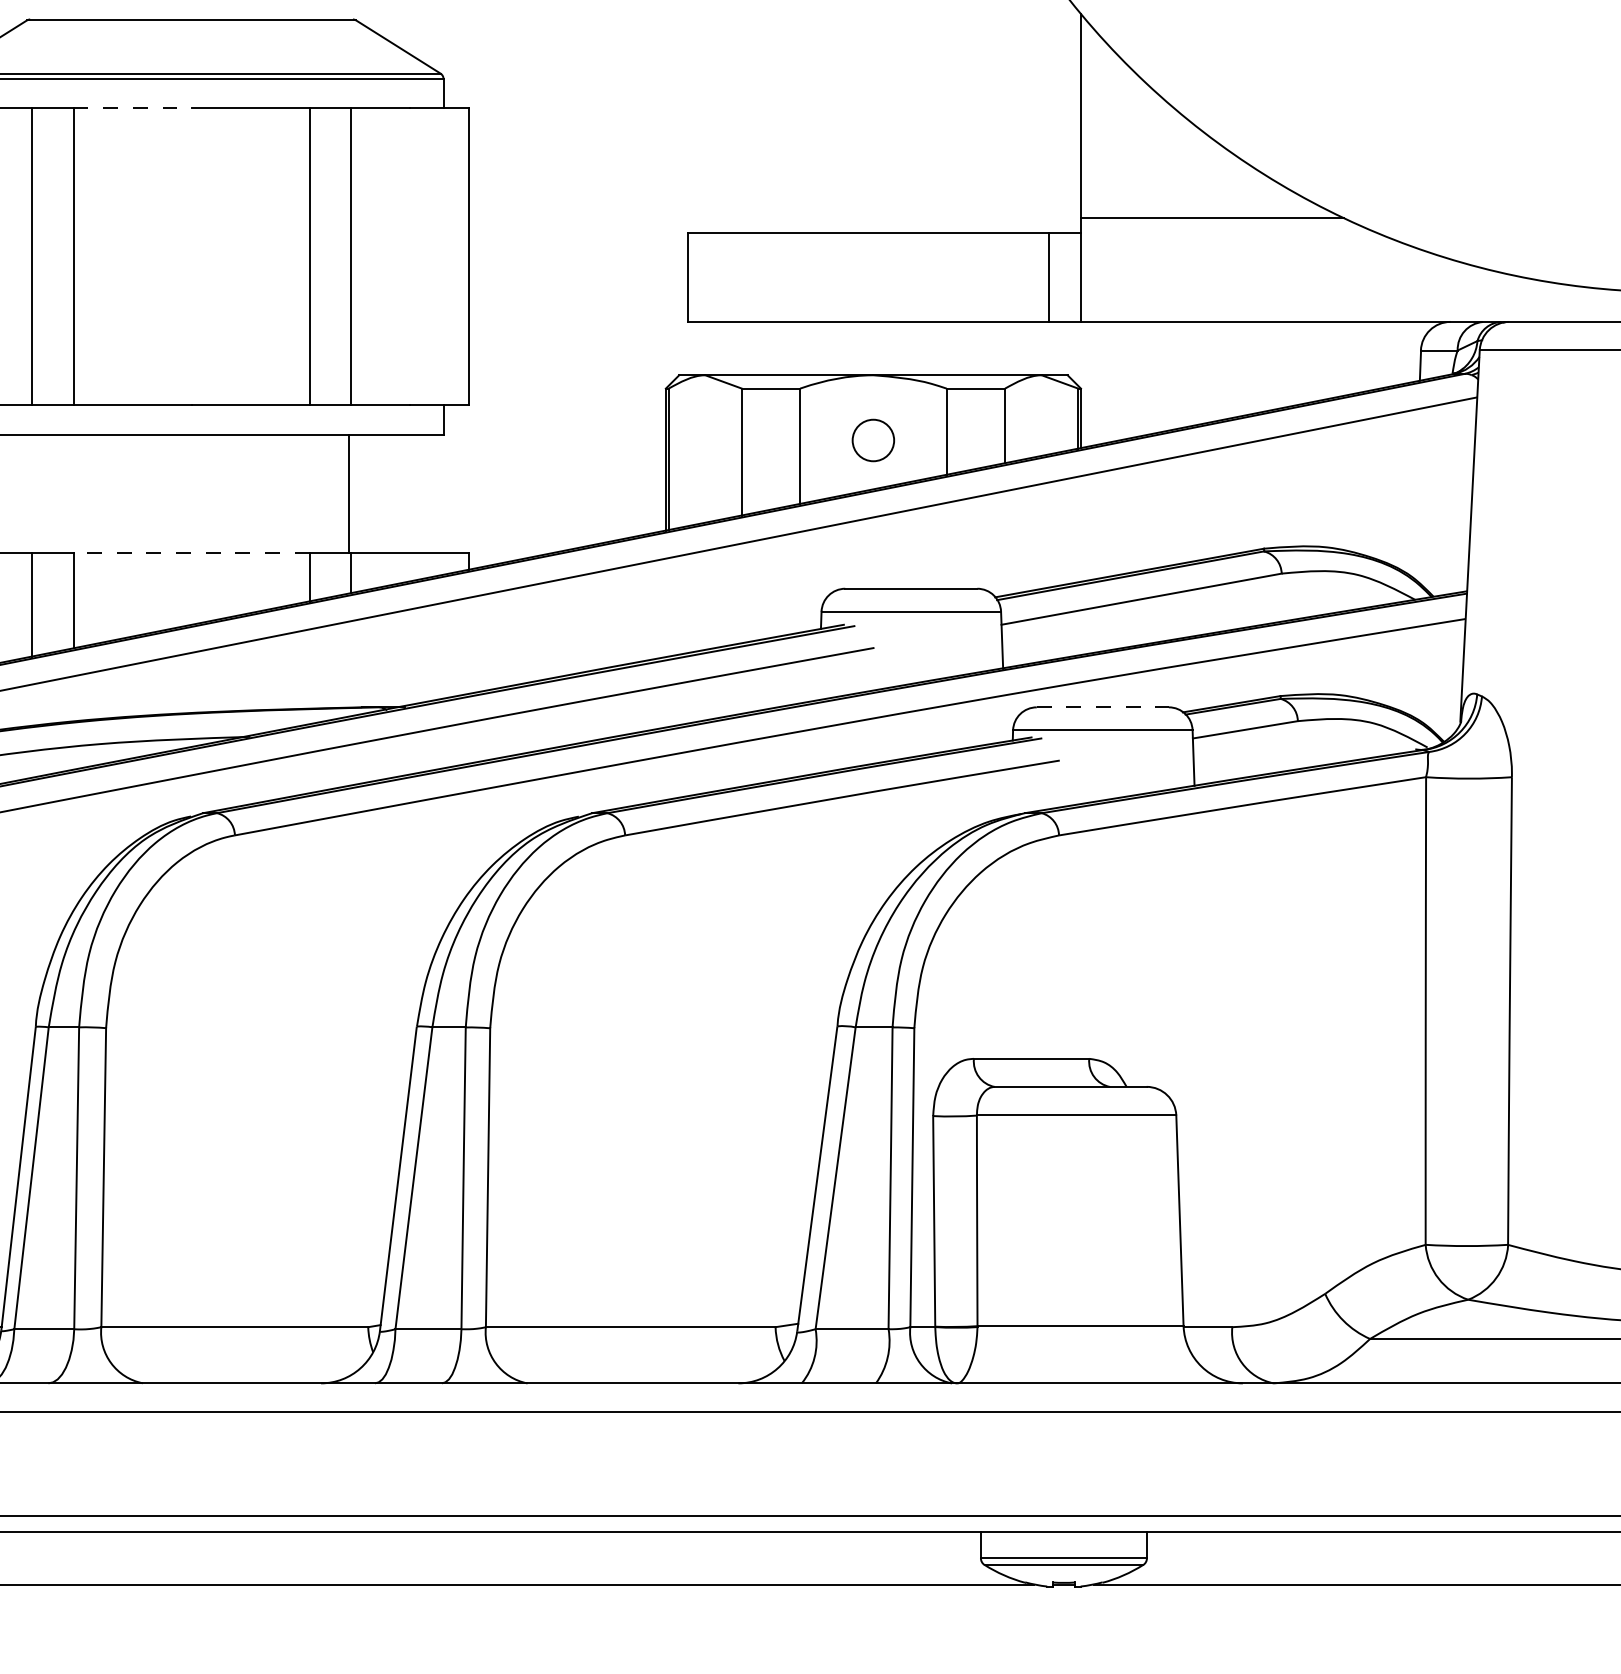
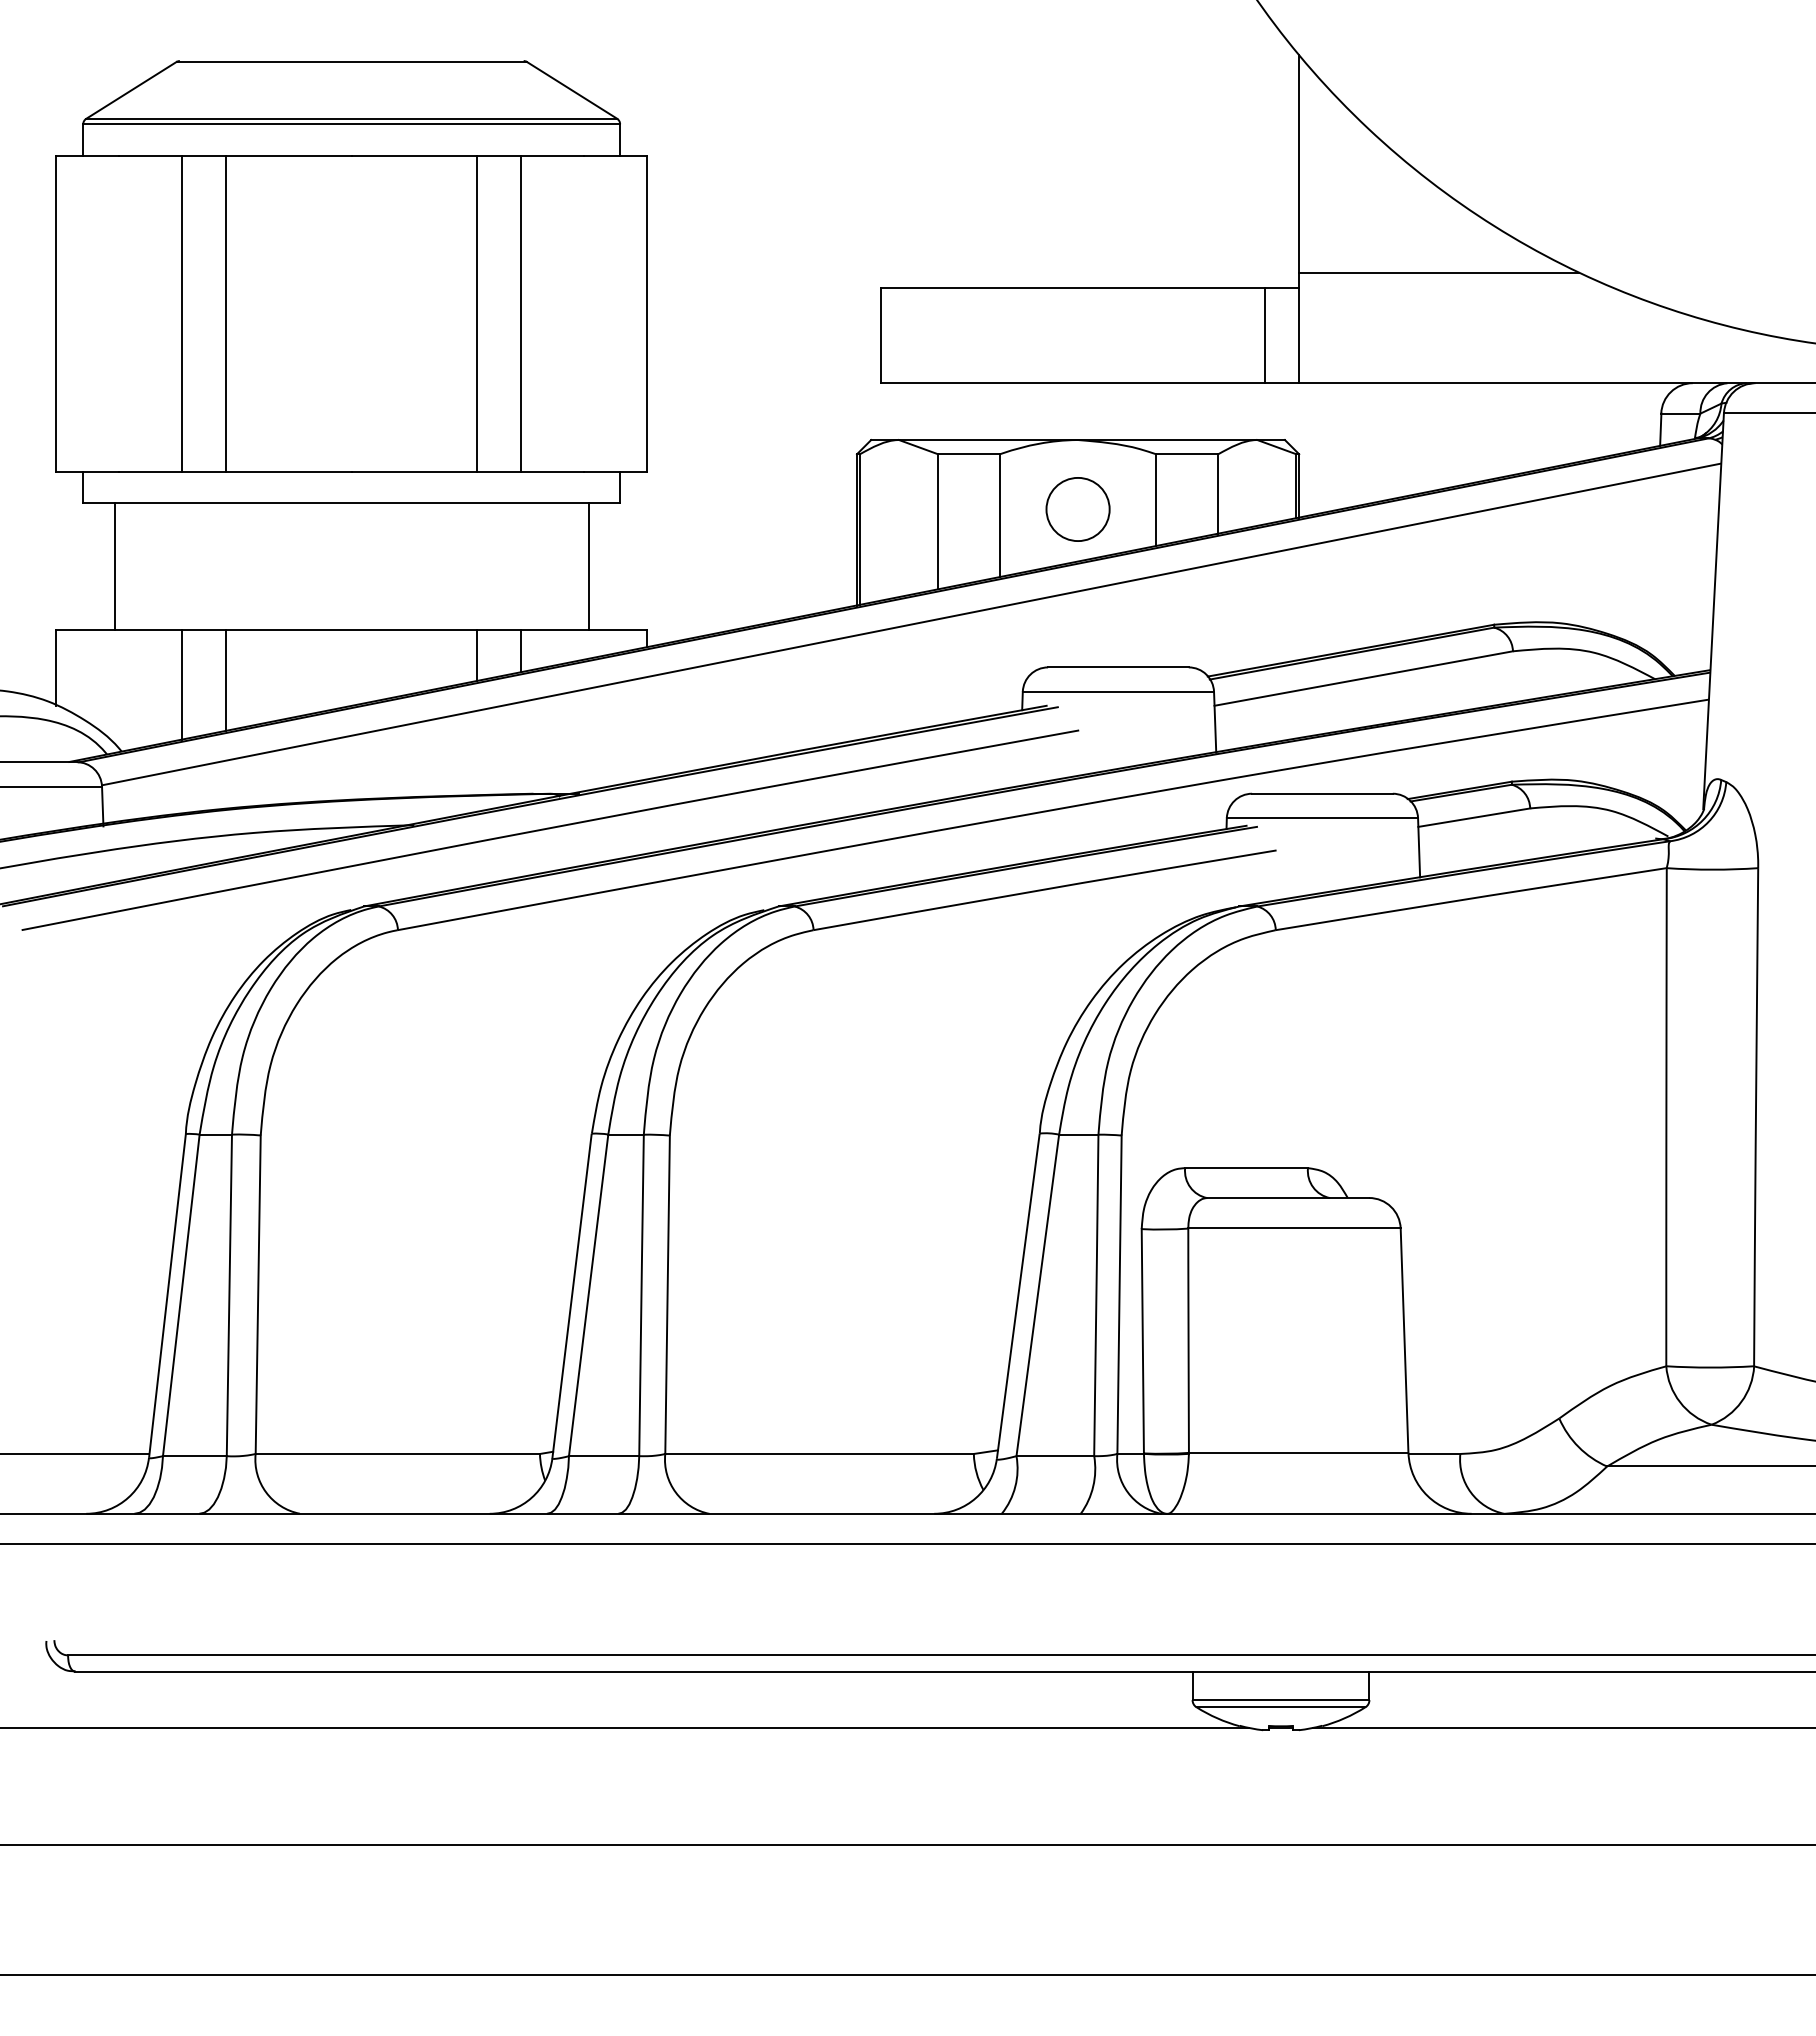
line: (132, 108) -> (288, 155), dashed -> solid
circle: (872, 440) -> (1077, 509), size x1.43
line: (349, 494) -> (588, 566), moved
line: (191, 553) -> (351, 629), dashed -> solid
line: (1102, 707) -> (1322, 793), dashed -> solid

